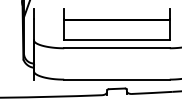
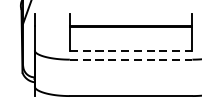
line: (116, 40) -> (130, 50), solid -> dashed
line: (116, 48) -> (130, 59), solid -> dashed

